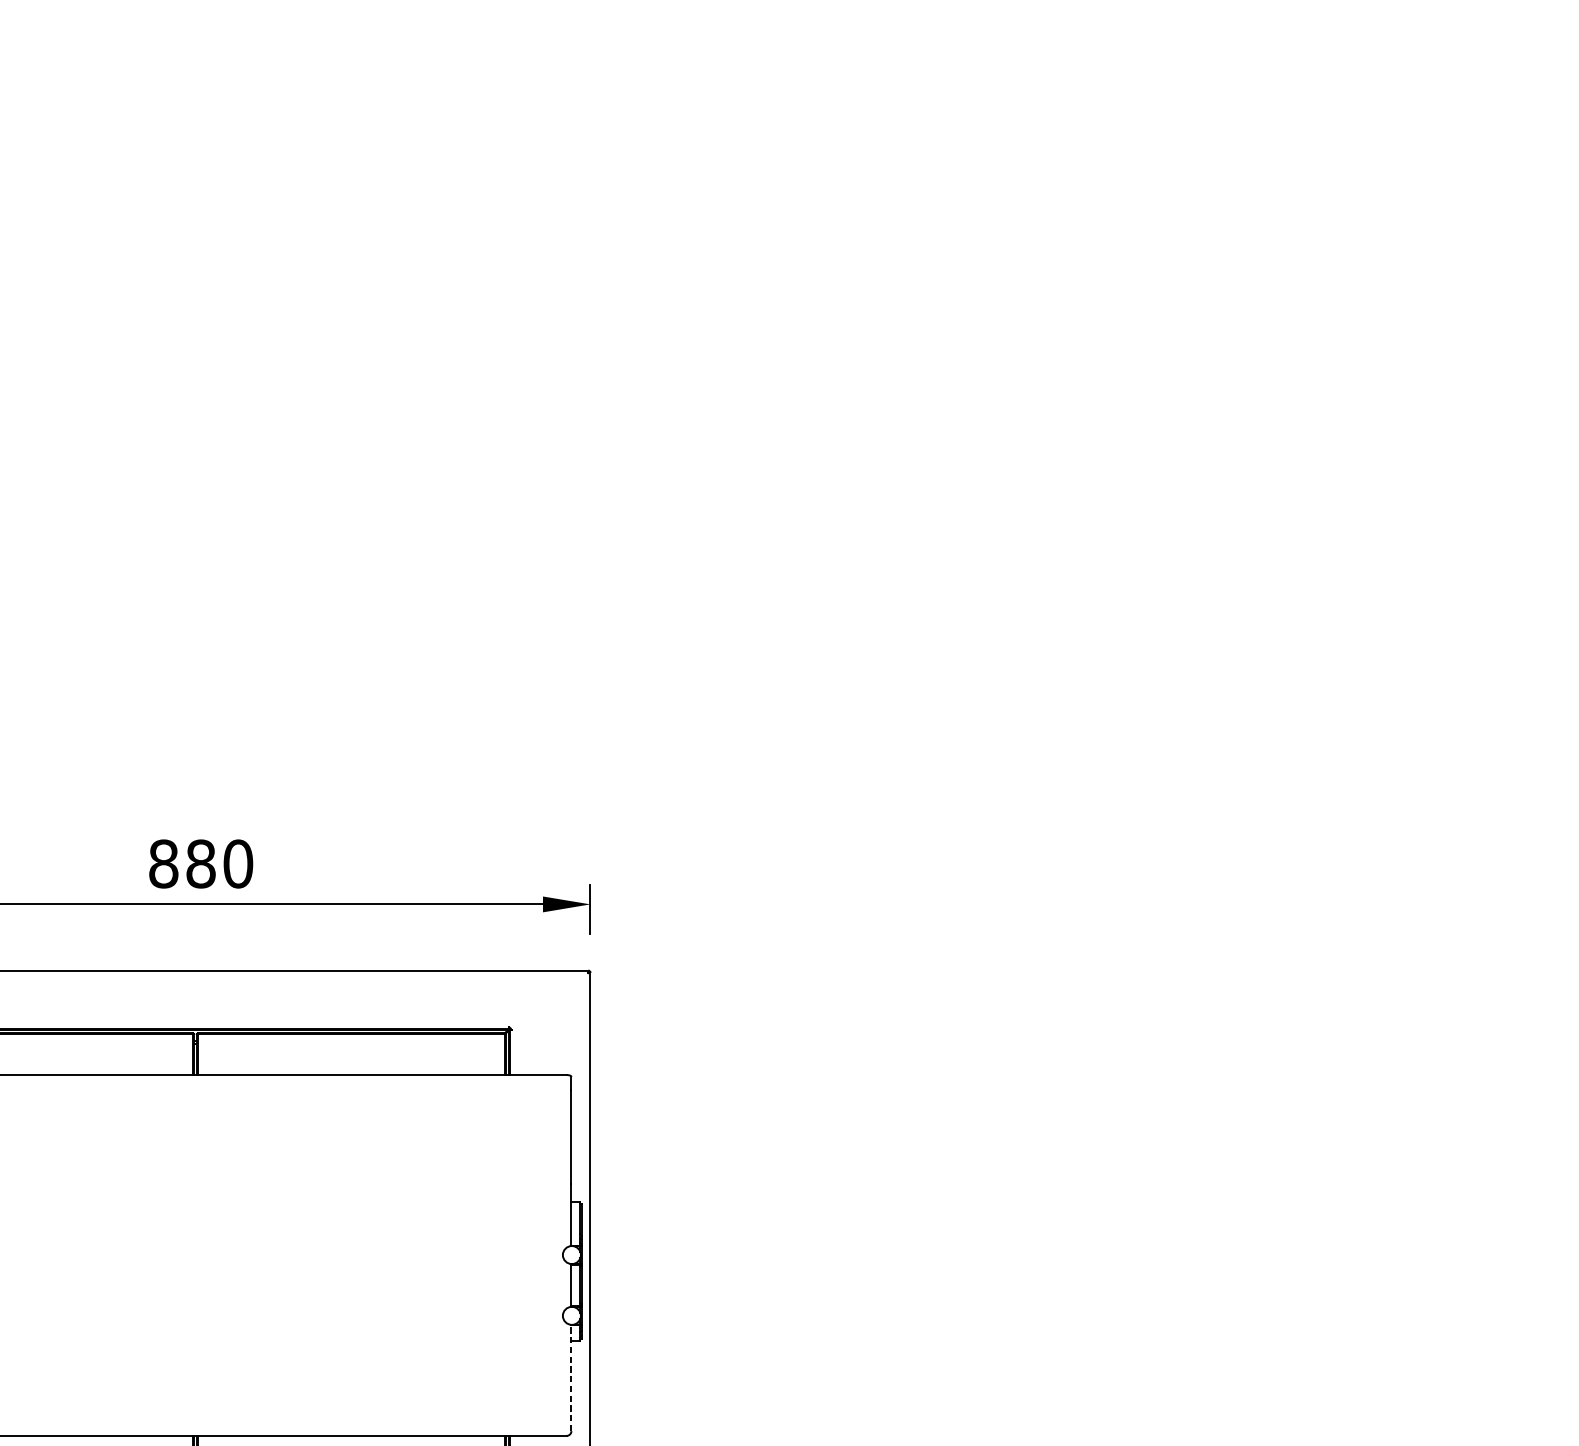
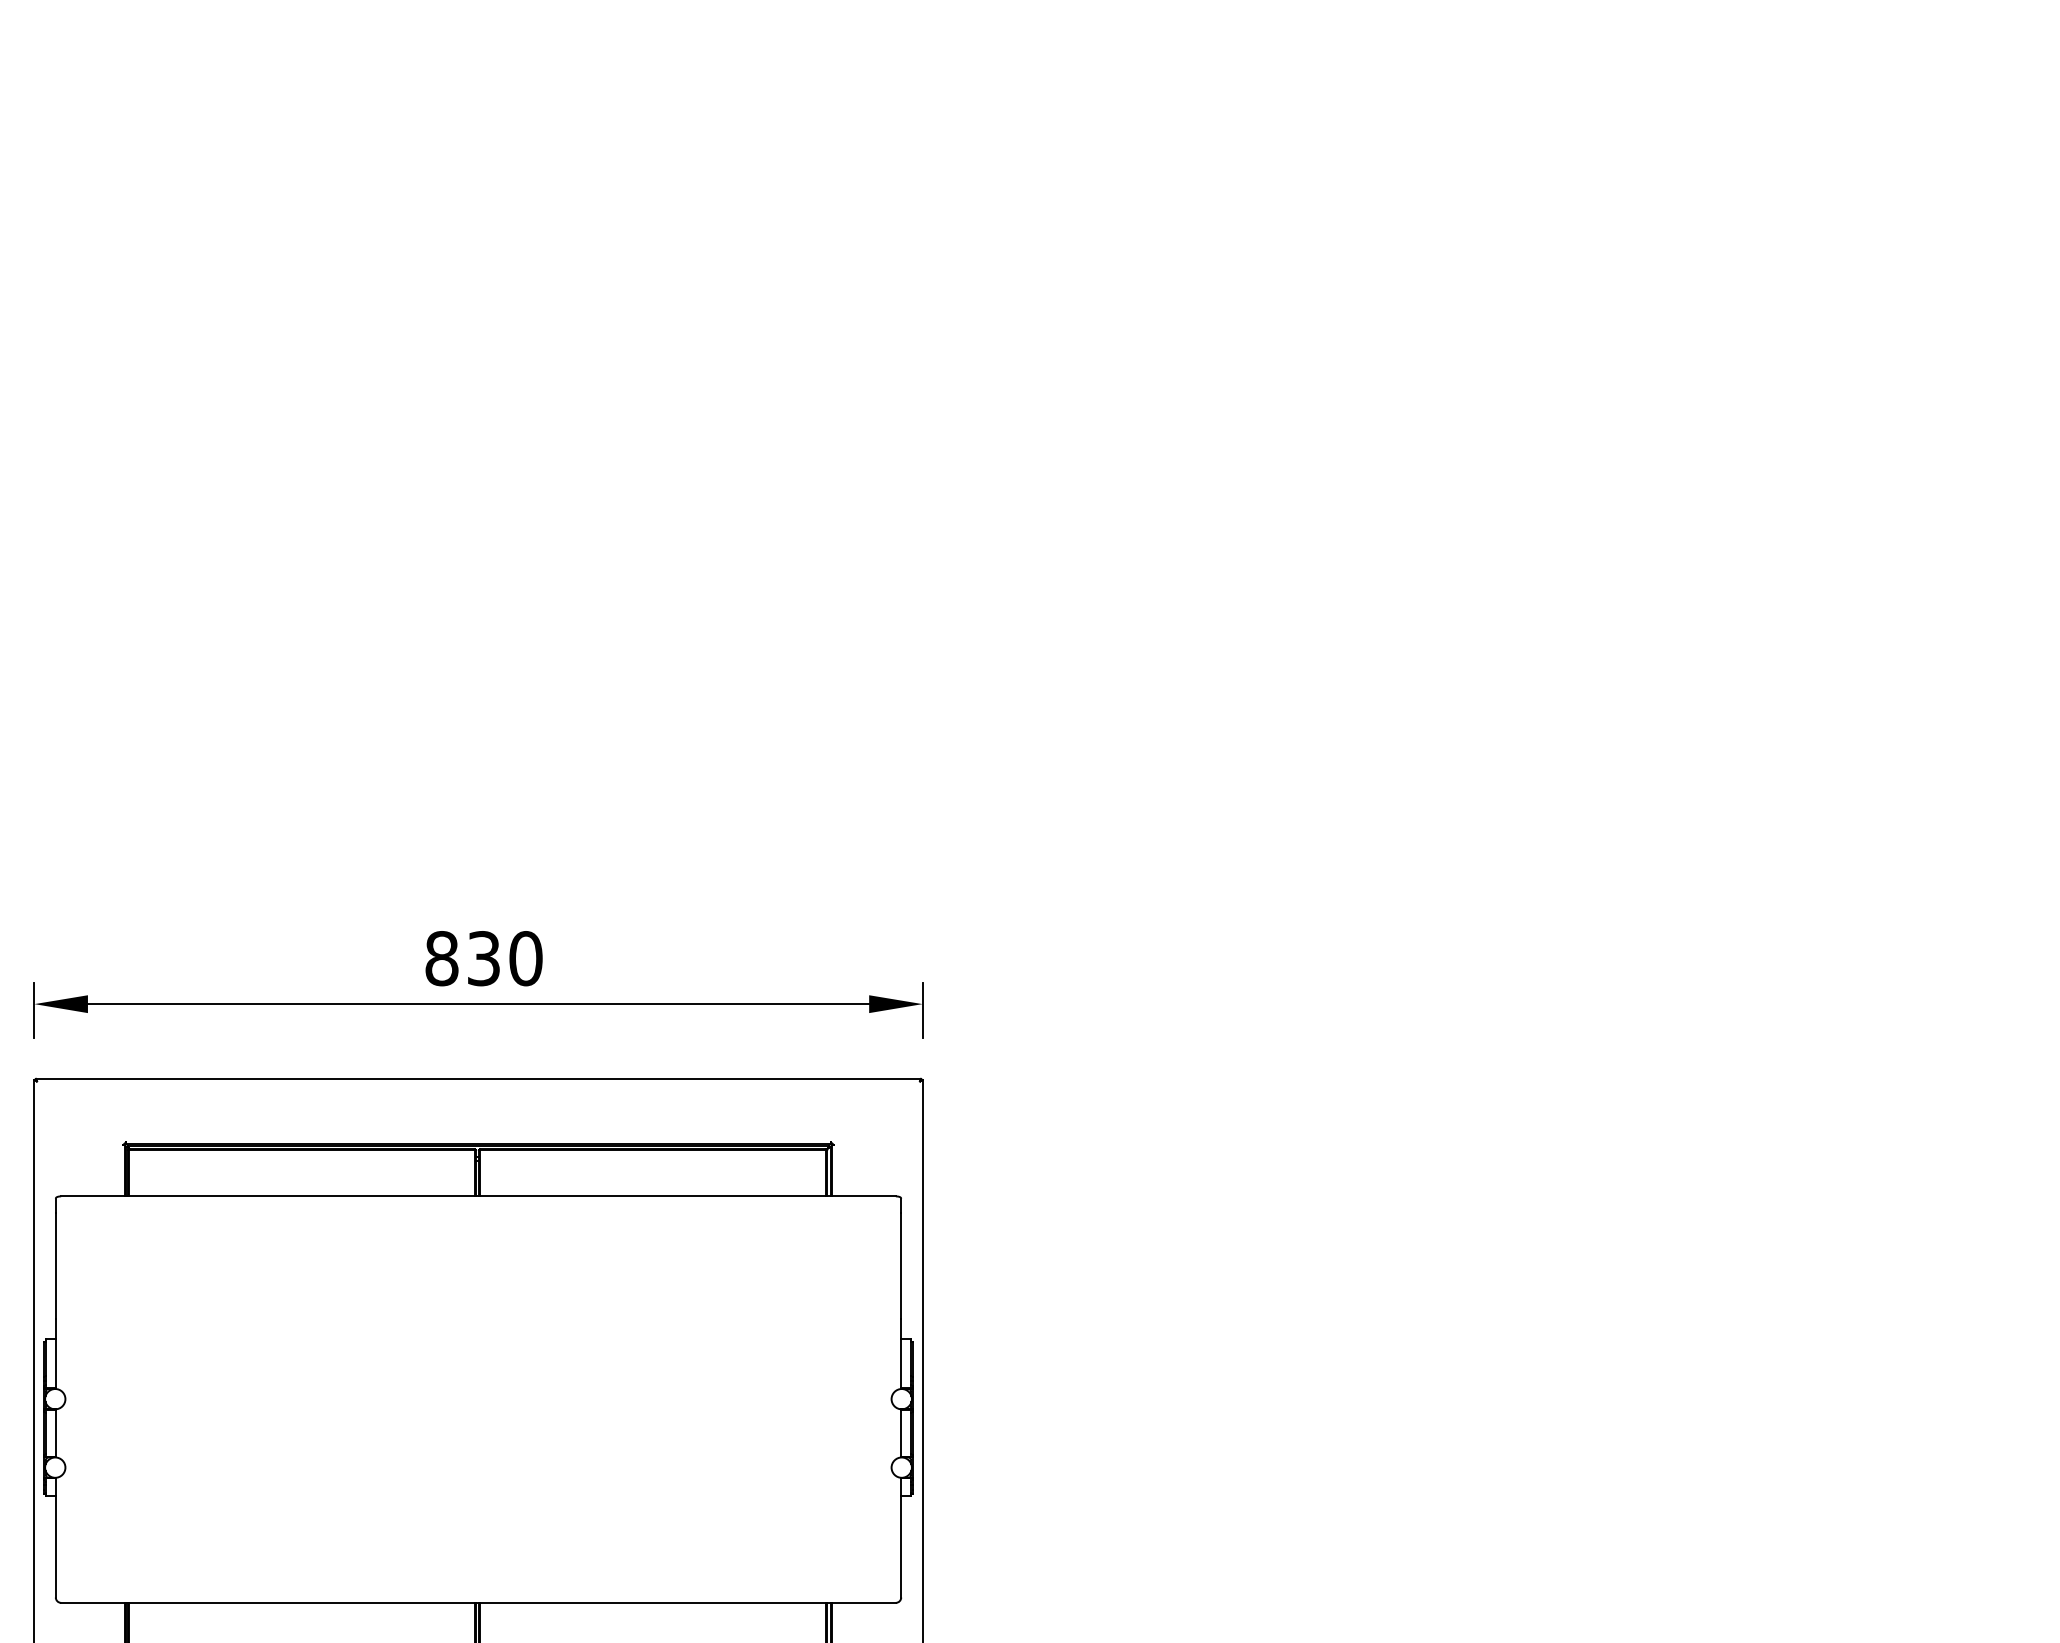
text: (200, 863) -> (483, 958), 880 -> 830
line: (571, 1377) -> (901, 1537), dashed -> solid

